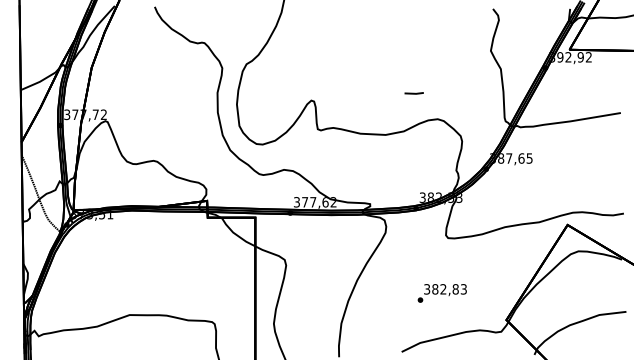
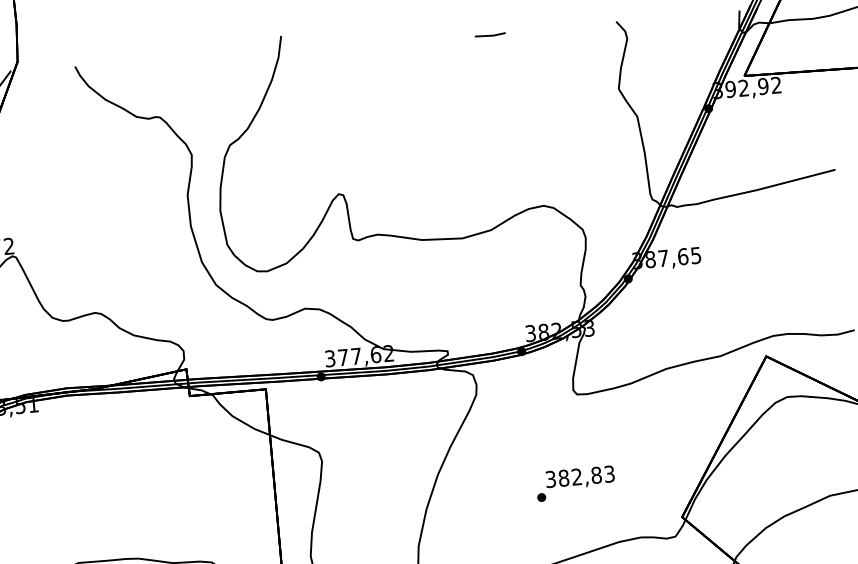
line: (413, 93) -> (489, 35), moved

